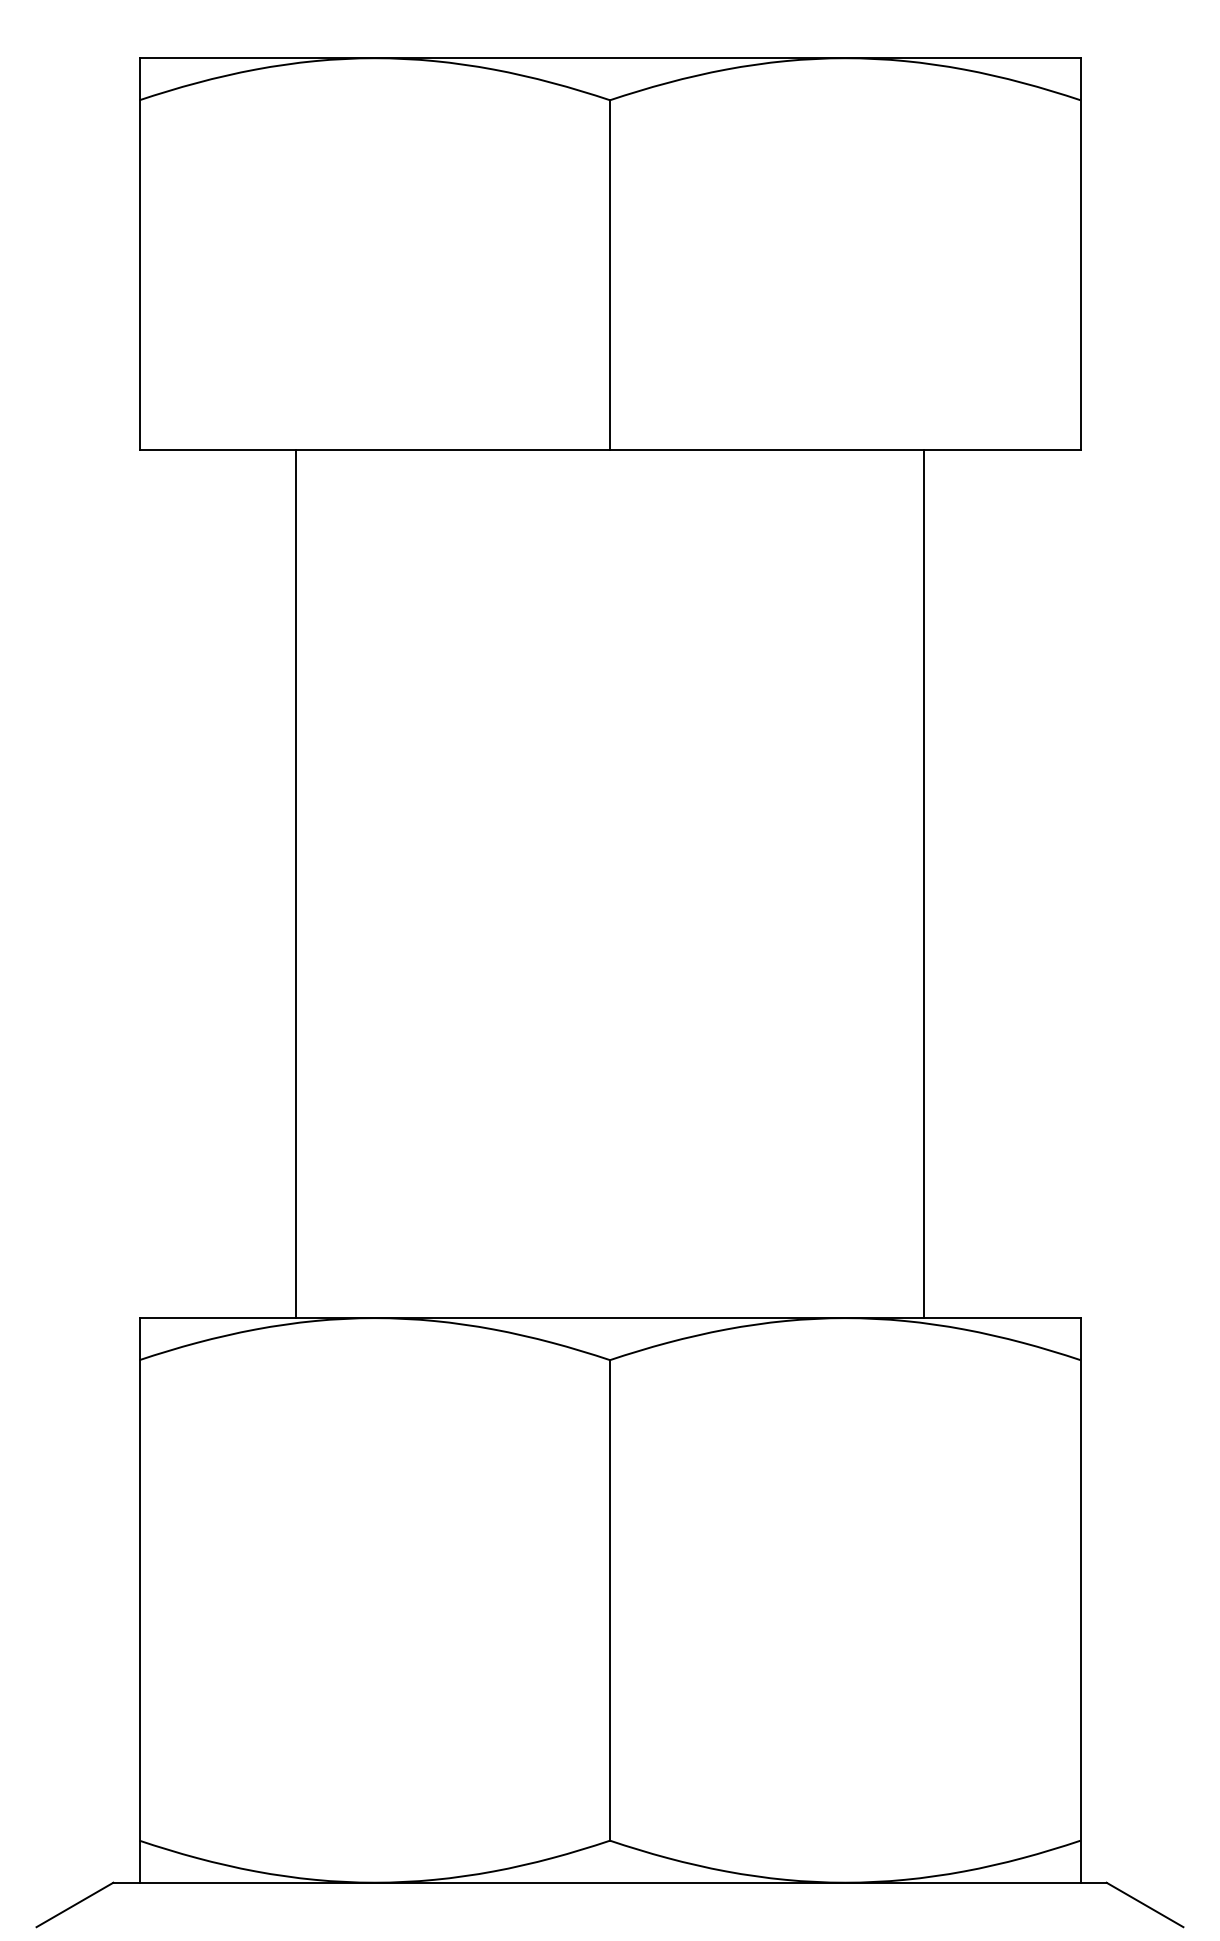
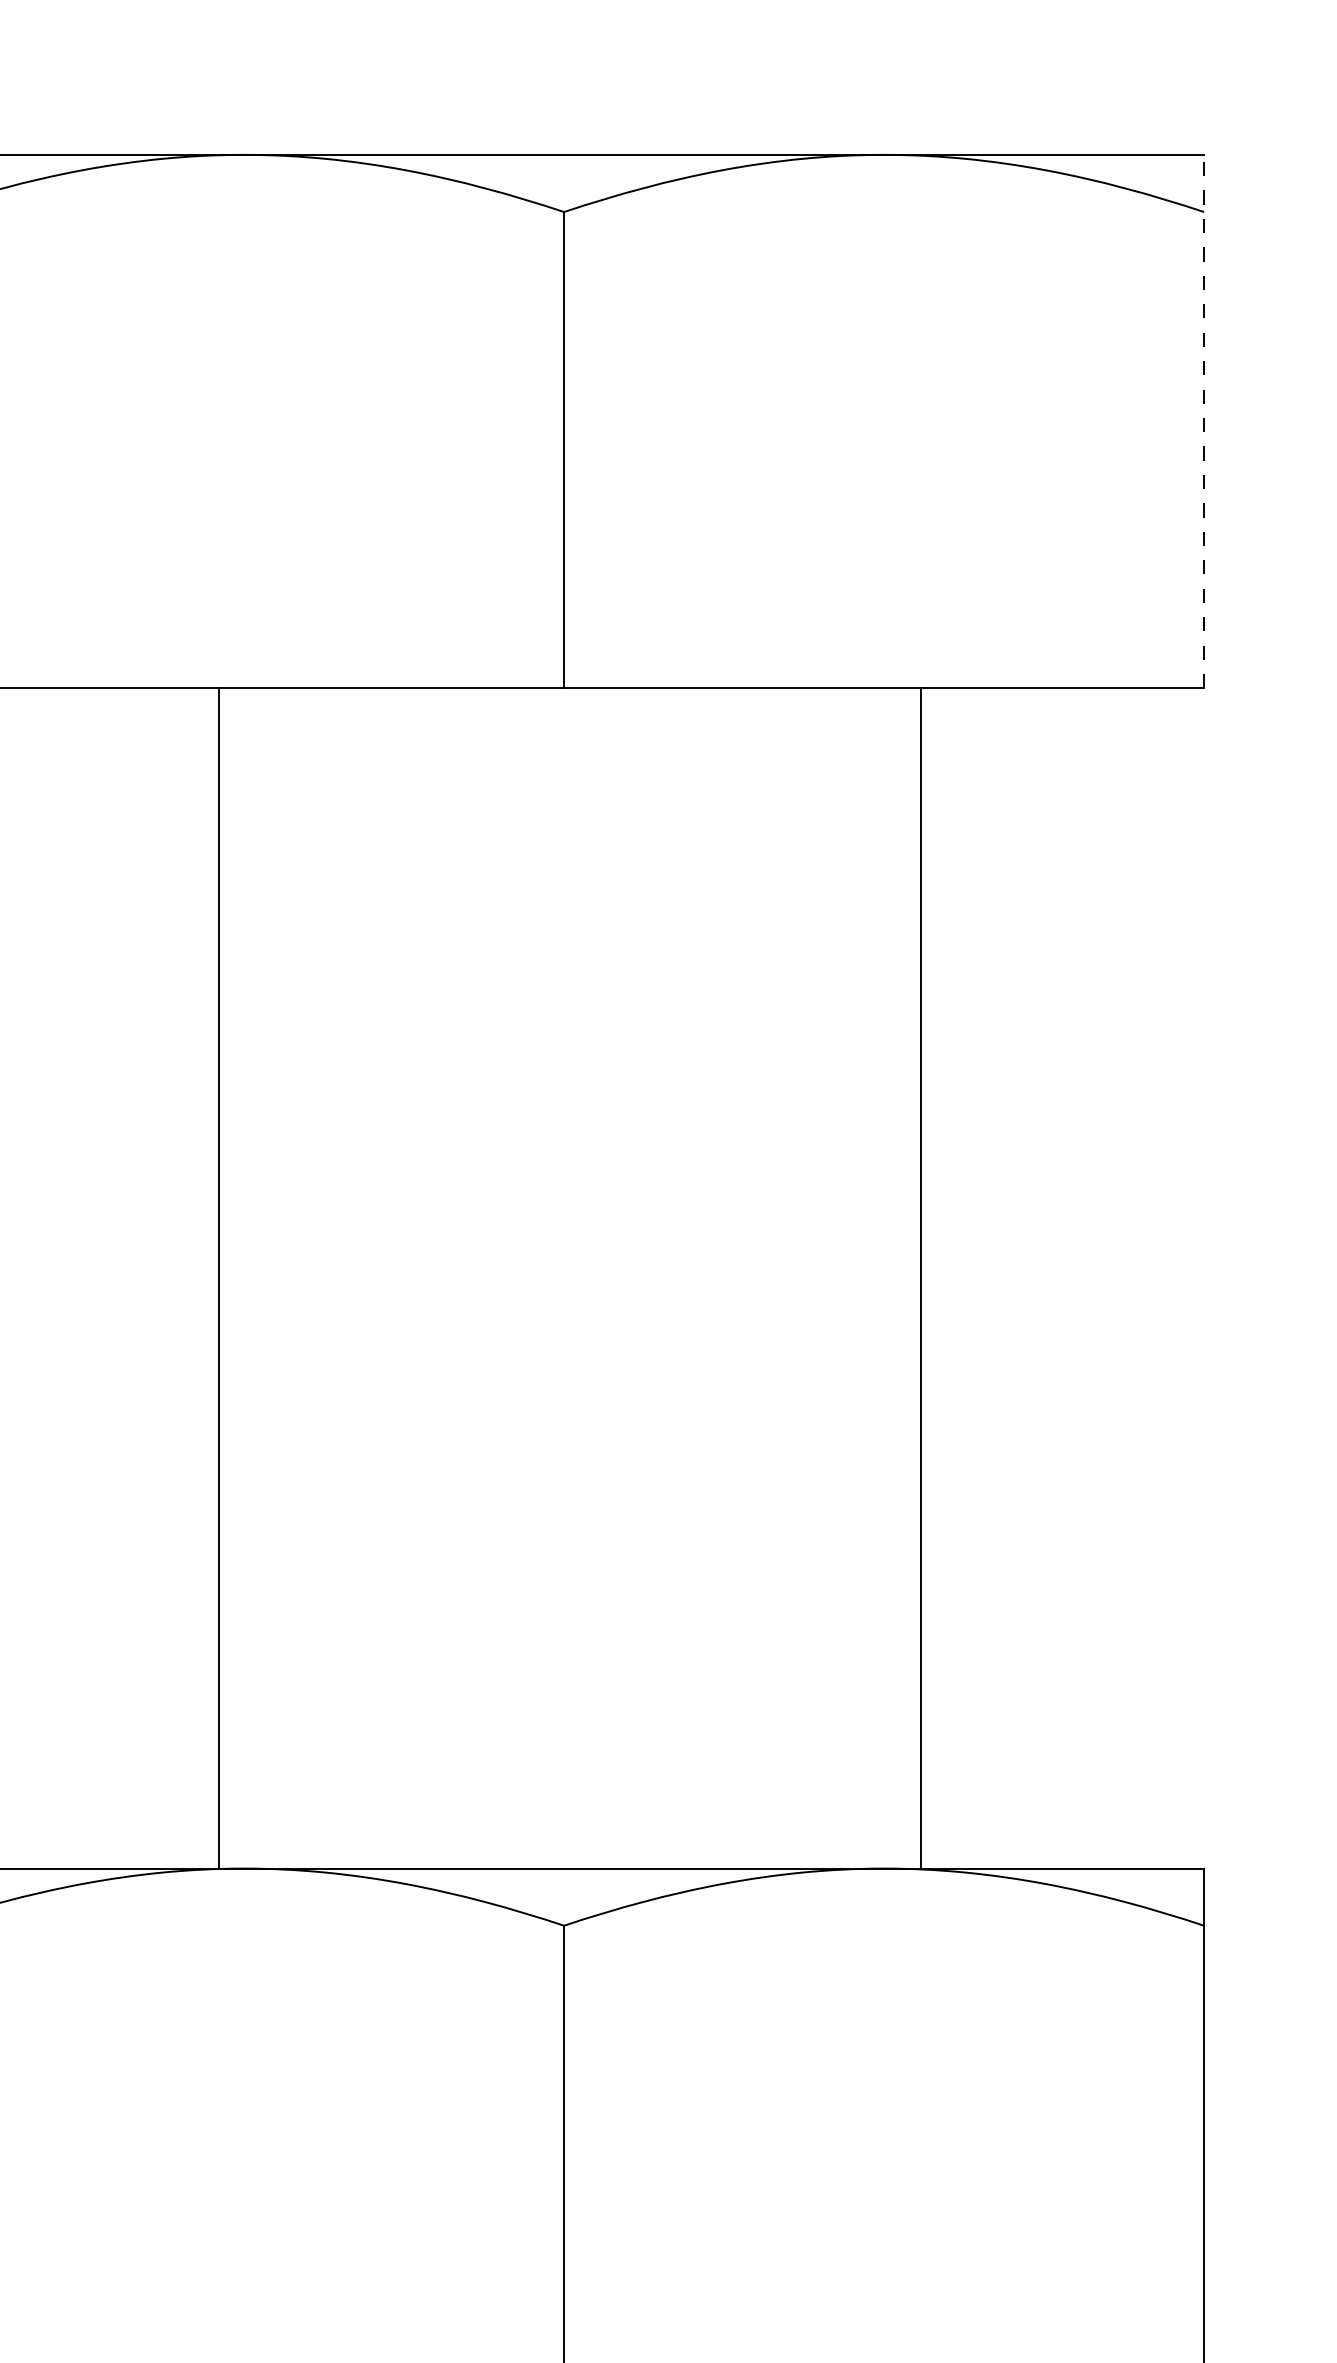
line: (1080, 253) -> (1204, 420), solid -> dashed
line: (296, 884) -> (219, 1278), moved
line: (923, 884) -> (921, 1278), moved

